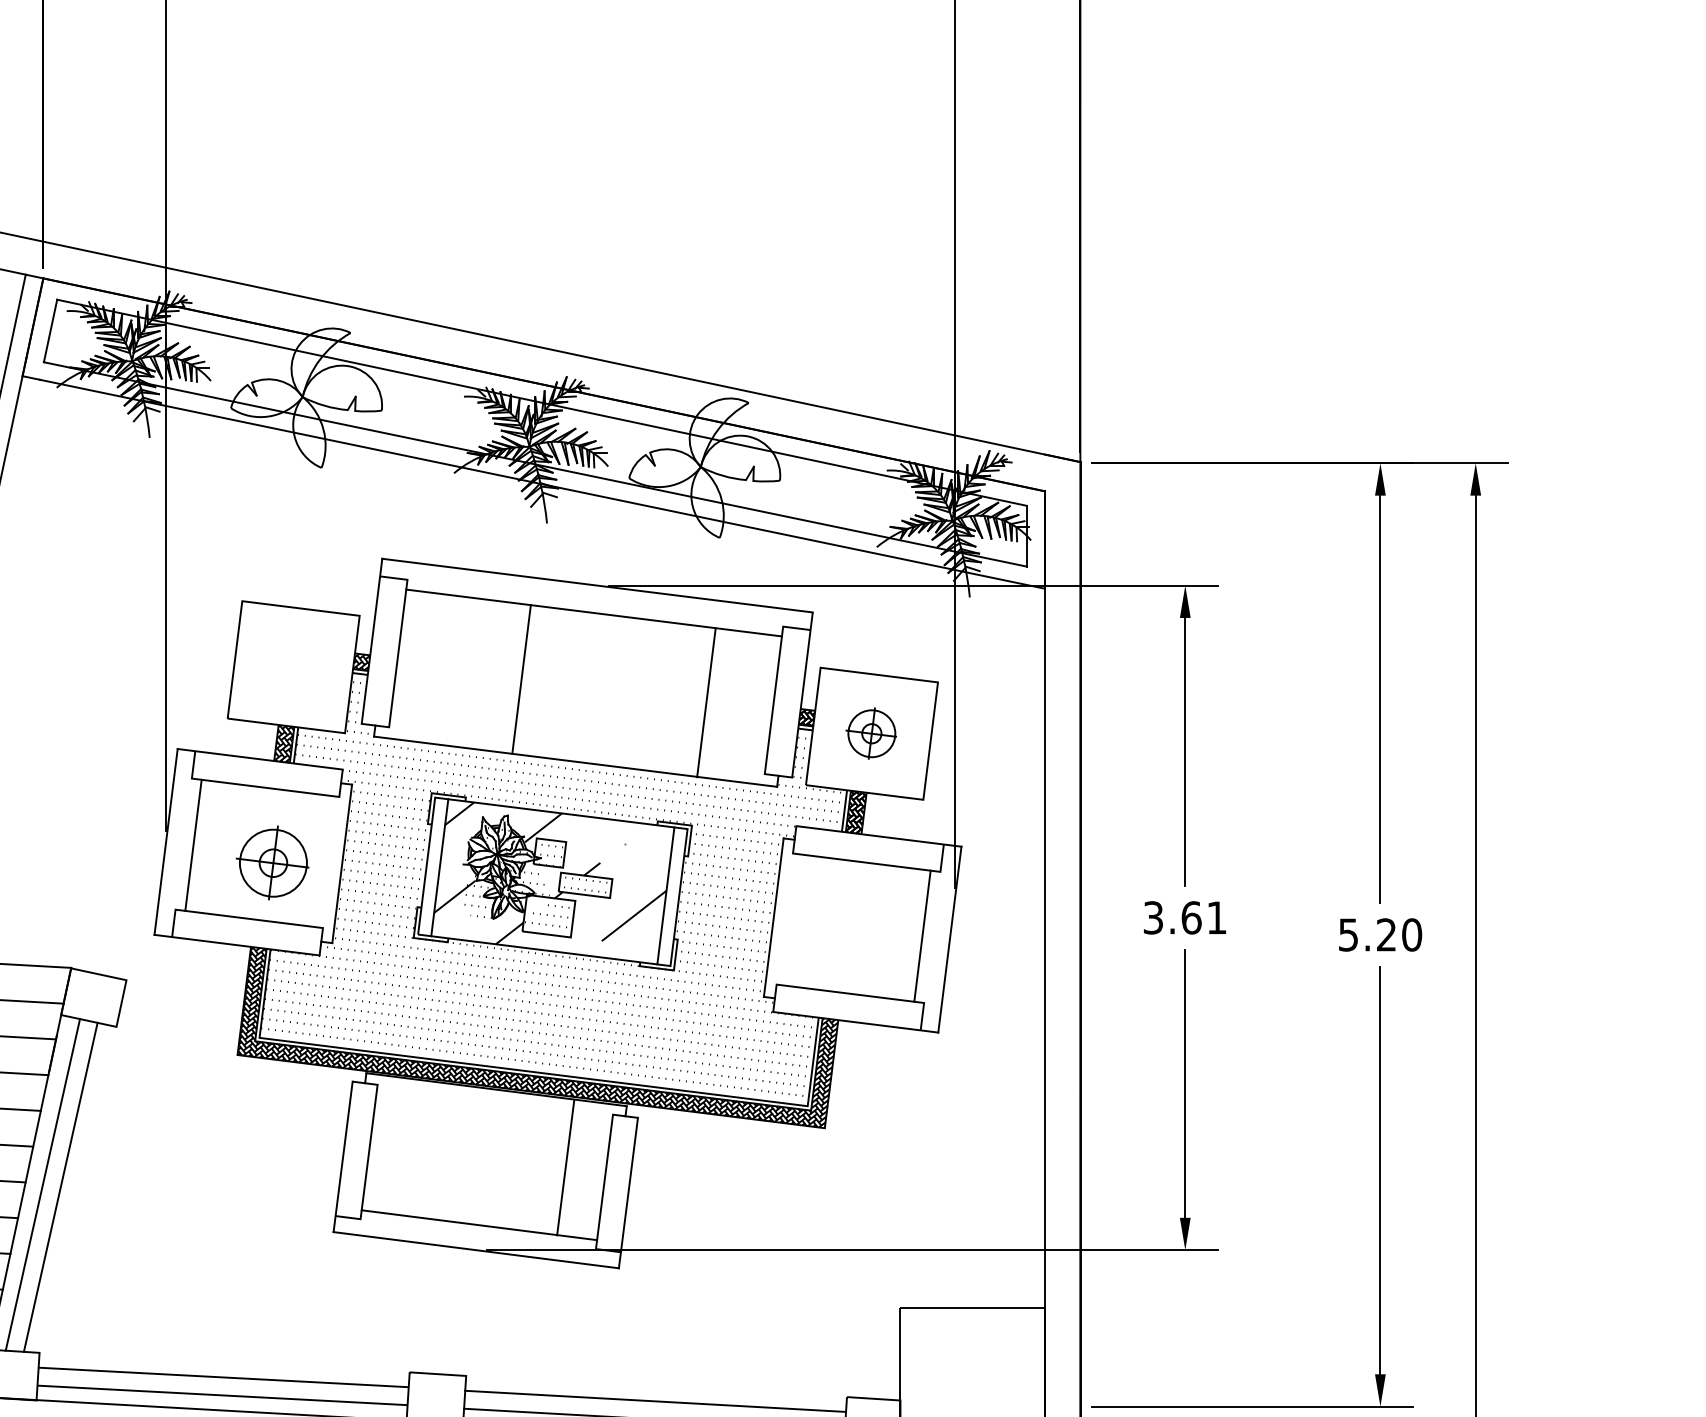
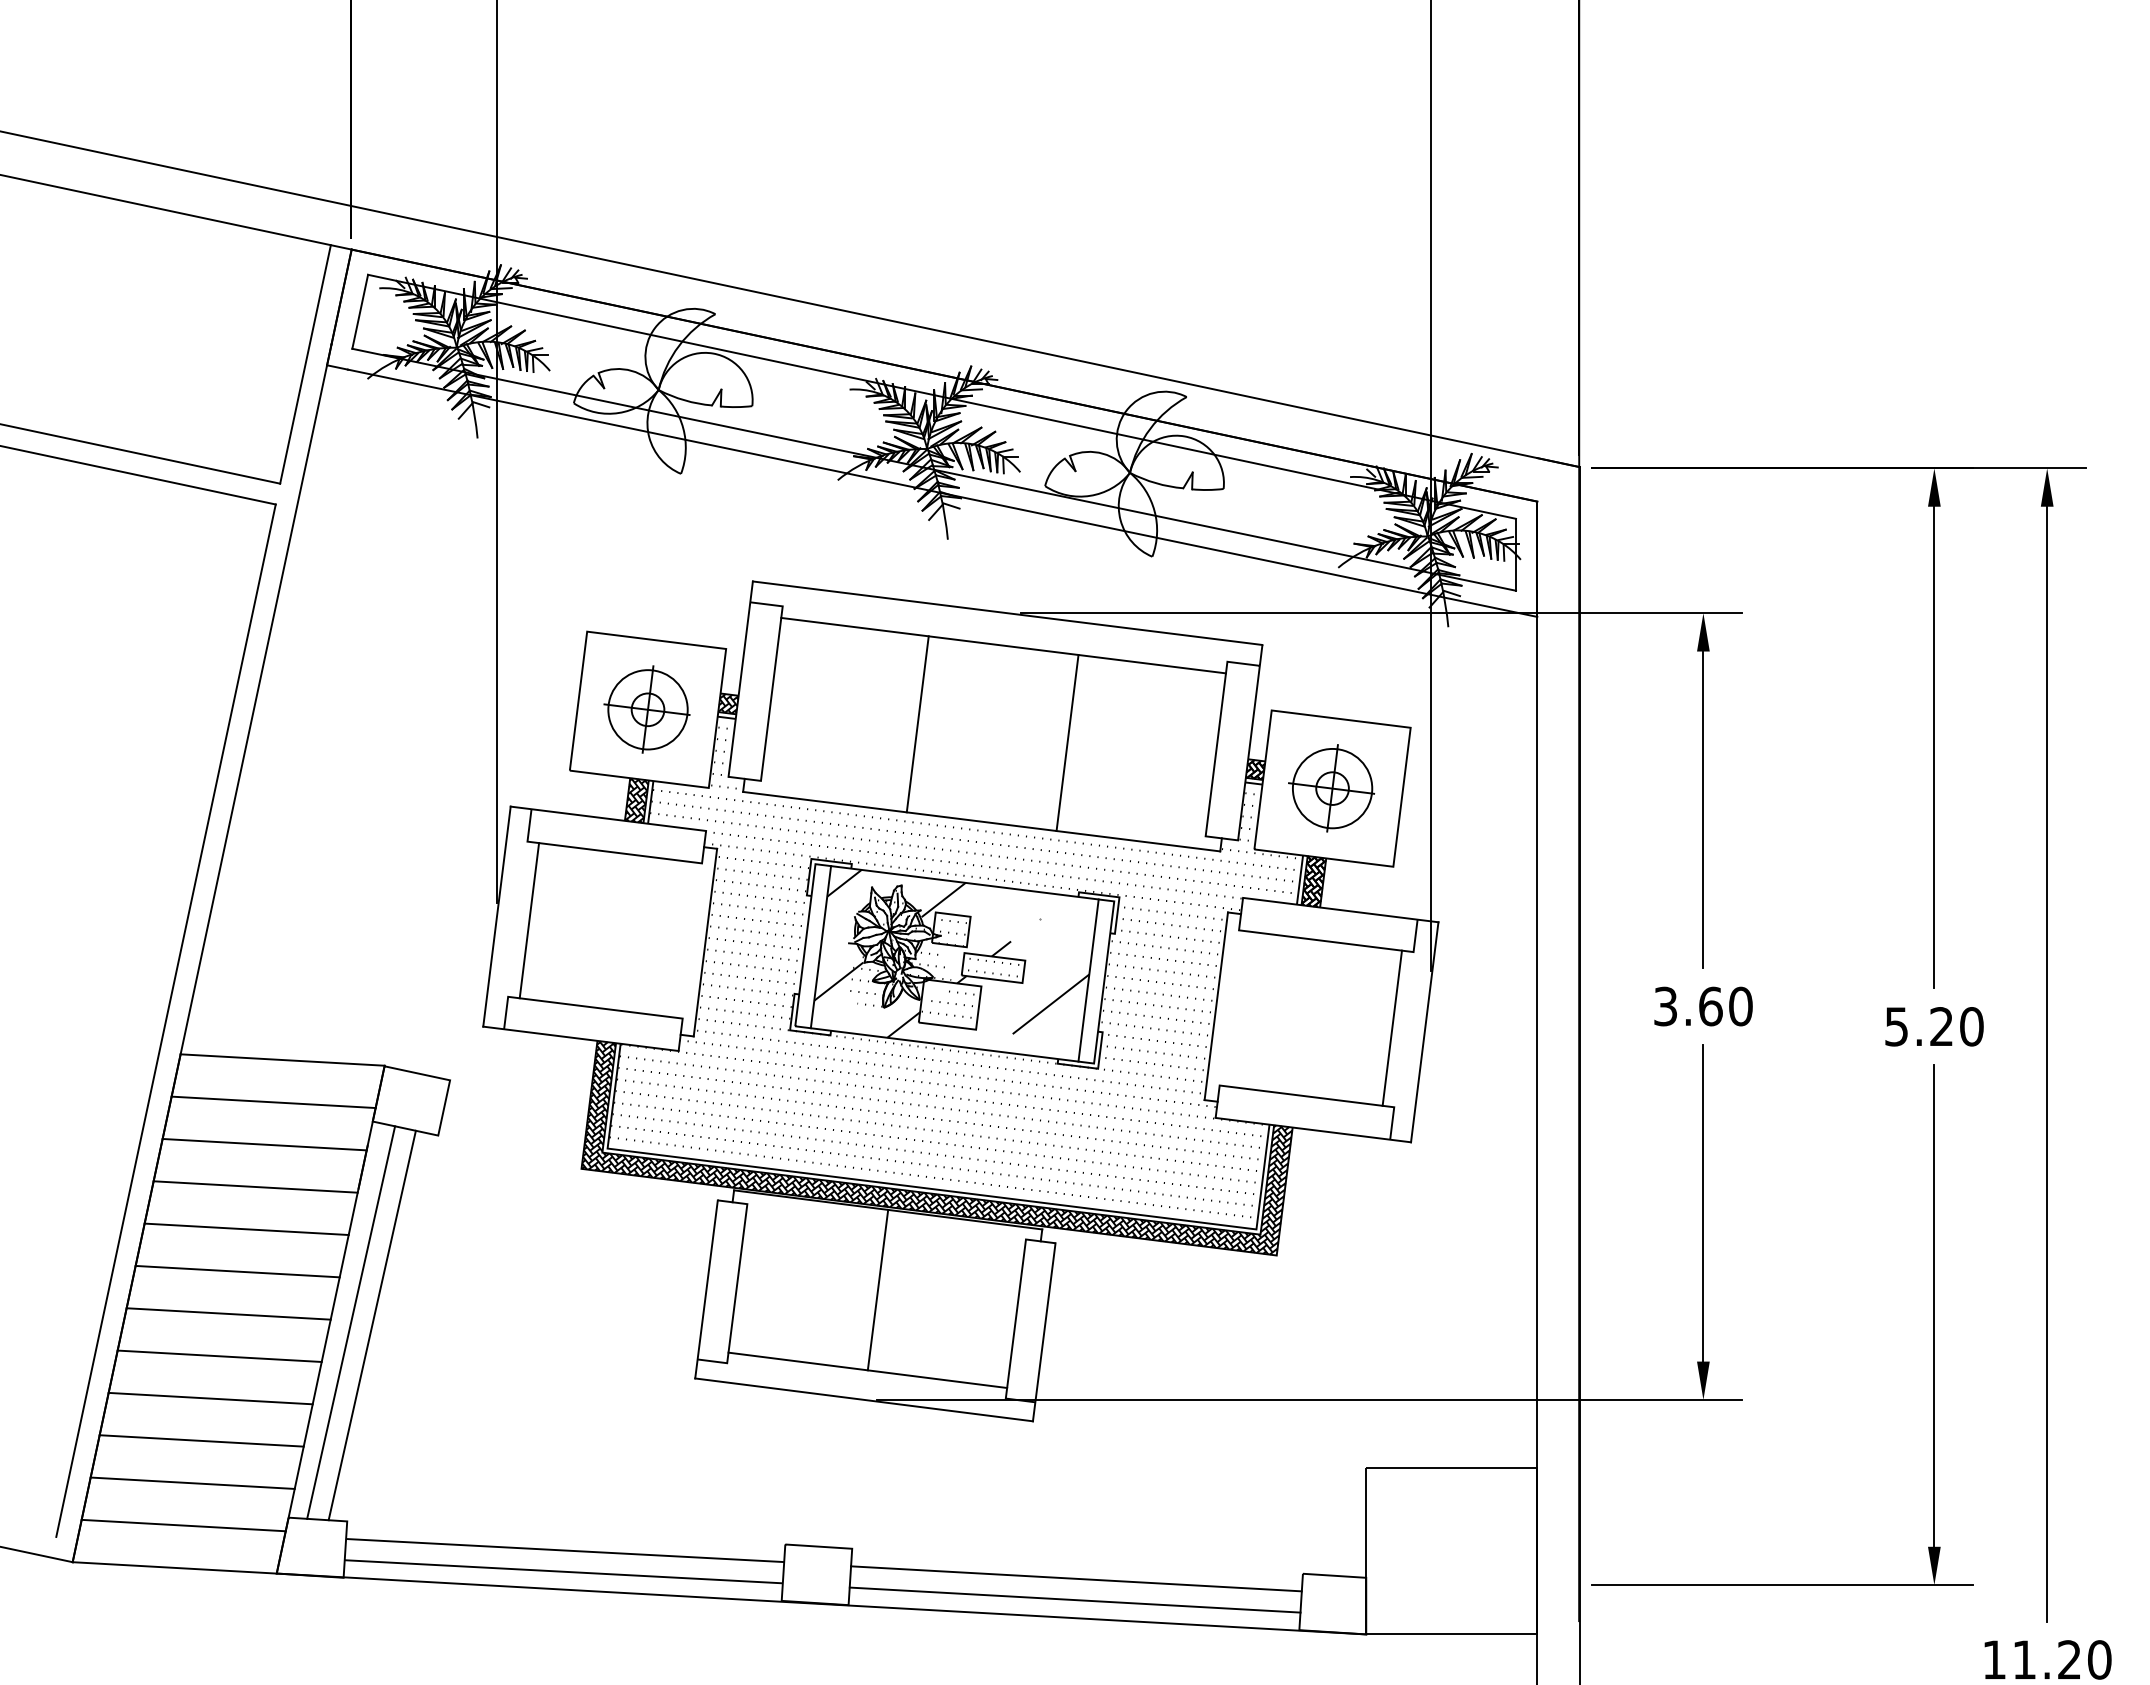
line: (706, 702) -> (1067, 742), moved
part: (871, 733) -> (1331, 788), size x1.43
part: (272, 862) -> (646, 709), moved
text: (1216, 917) -> (1740, 1006), 3.61 -> 3.60
line: (565, 1167) -> (877, 1289), moved

